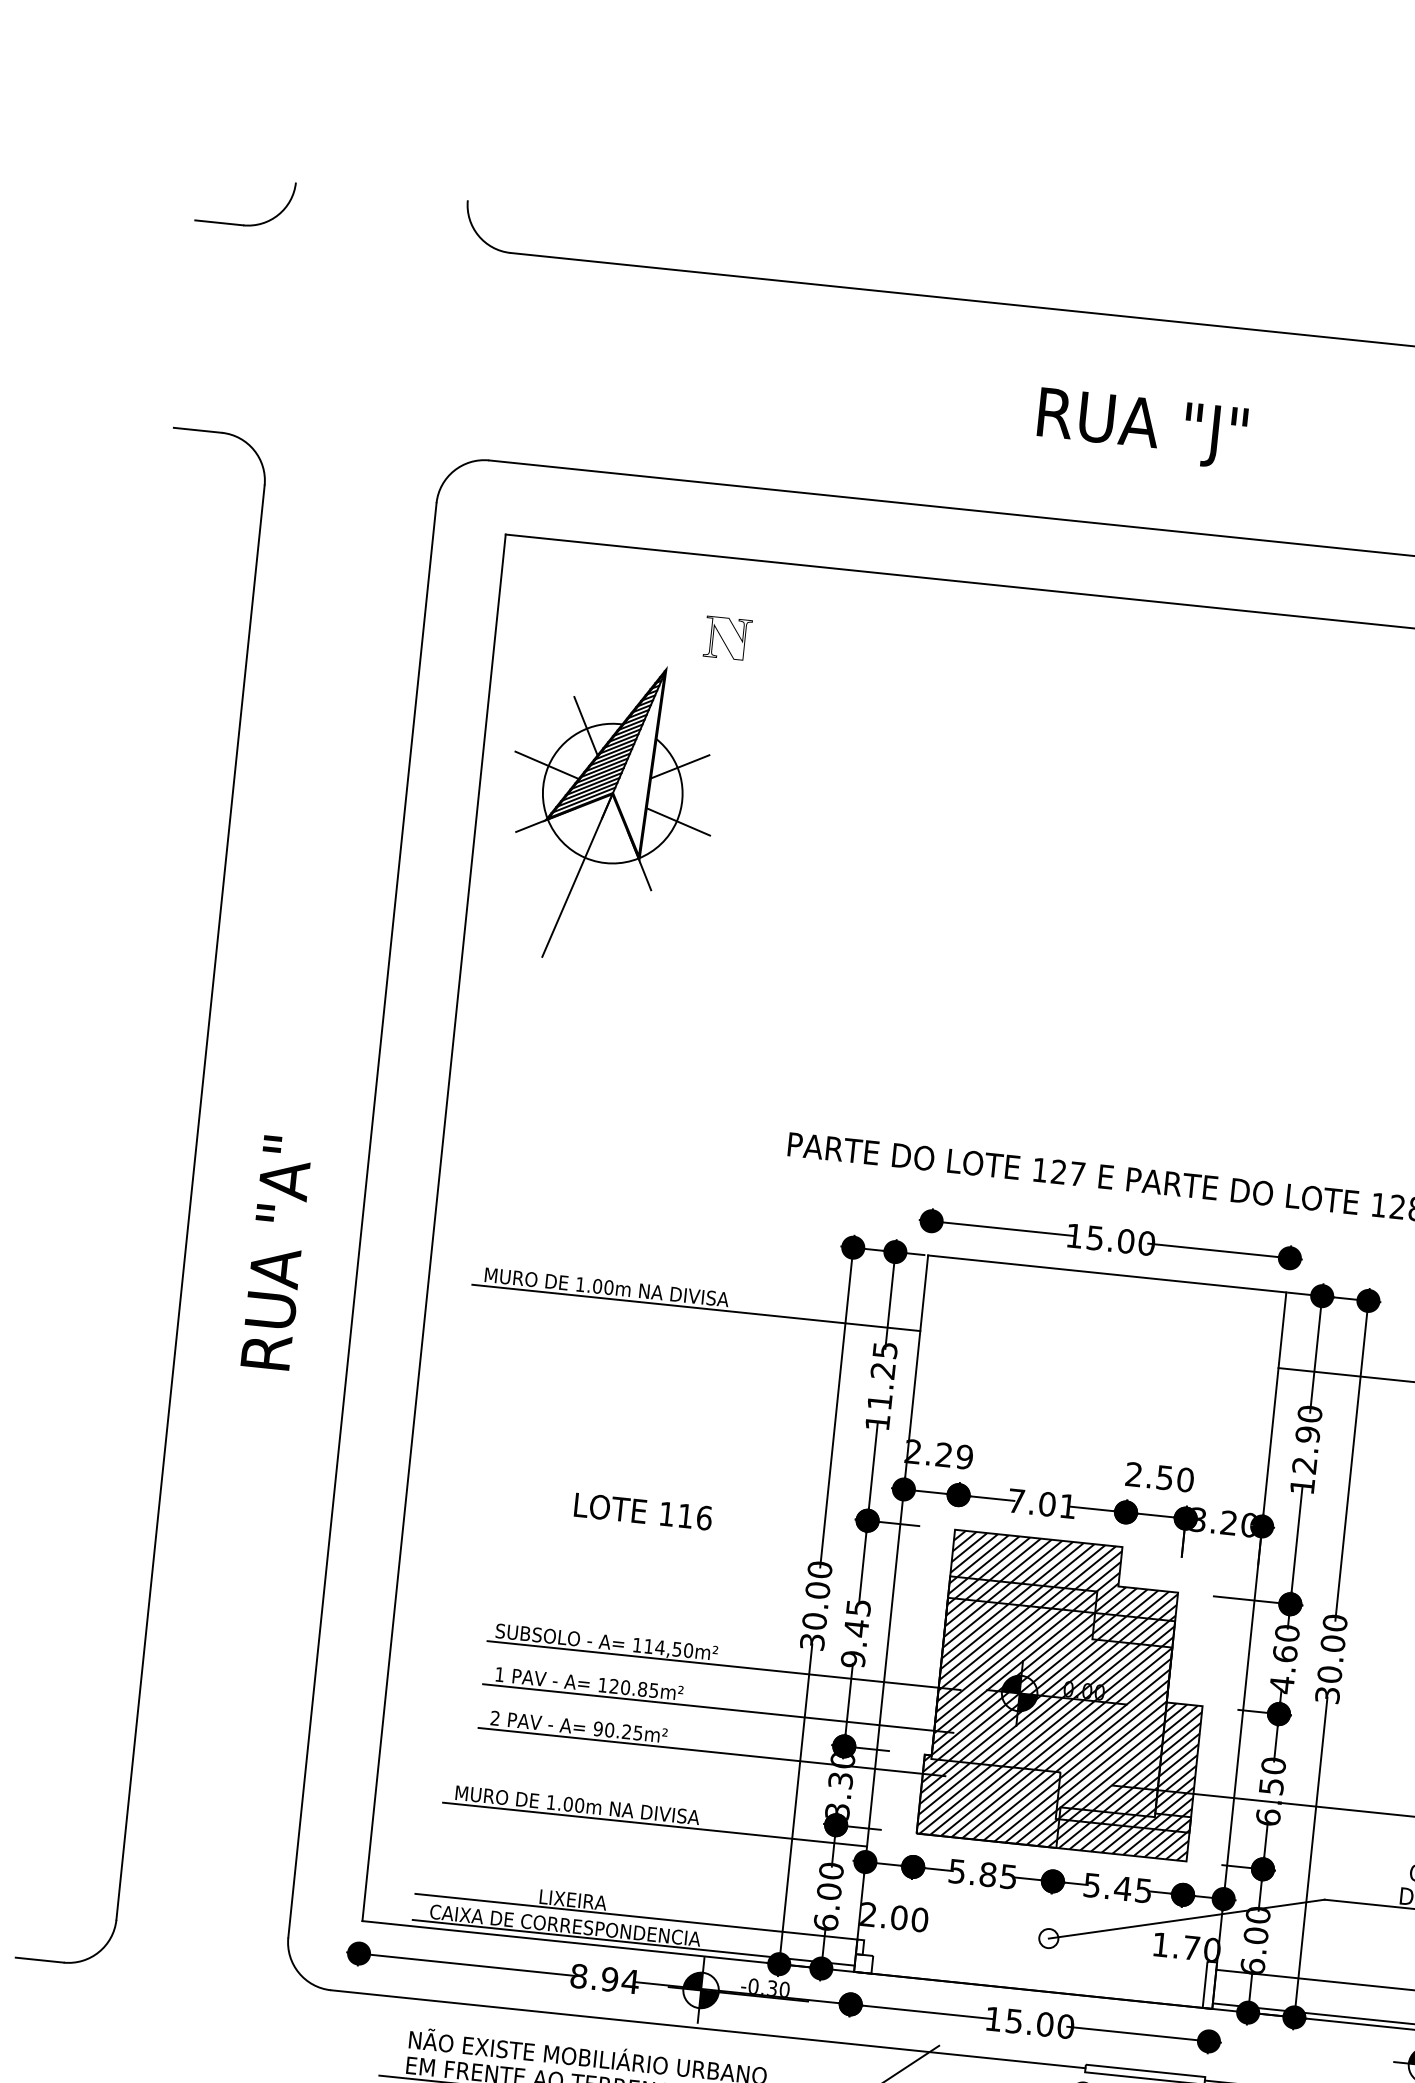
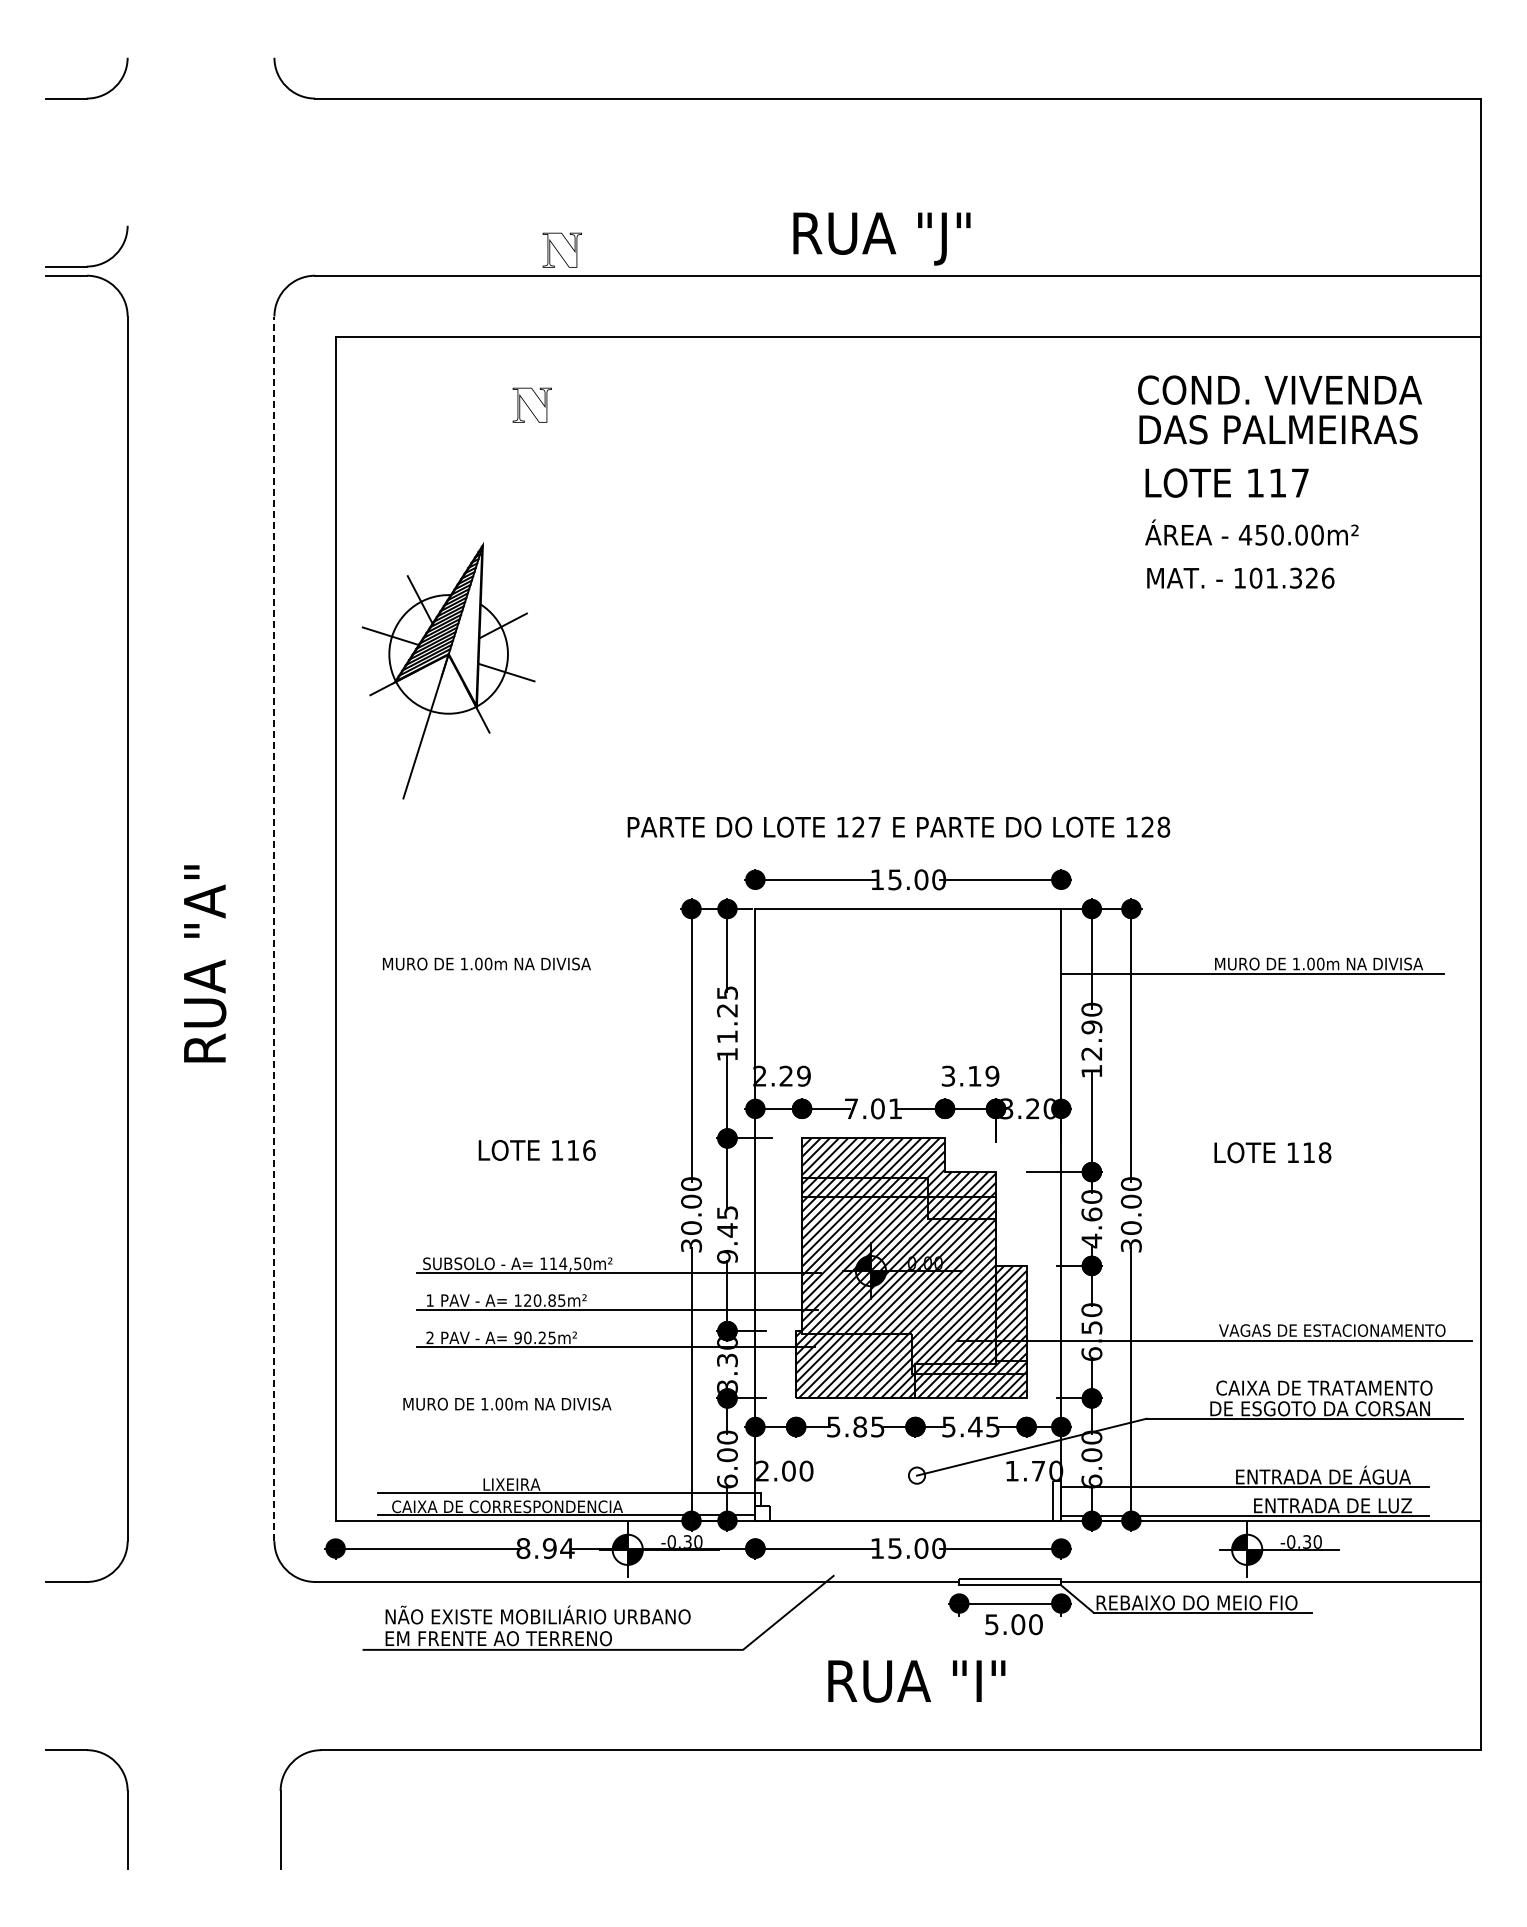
part: (223, 420) -> (87, 265), added
text: (1141, 428) -> (881, 238), moved
part: (780, 459) -> (561, 249), added
part: (610, 812) -> (448, 670), moved
line: (362, 1220) -> (274, 928), solid -> dashed
line: (695, 1307) -> (563, 973), removed
text: (1159, 1477) -> (970, 1076), 2.50 -> 3.19
line: (655, 1824) -> (574, 1413), removed

